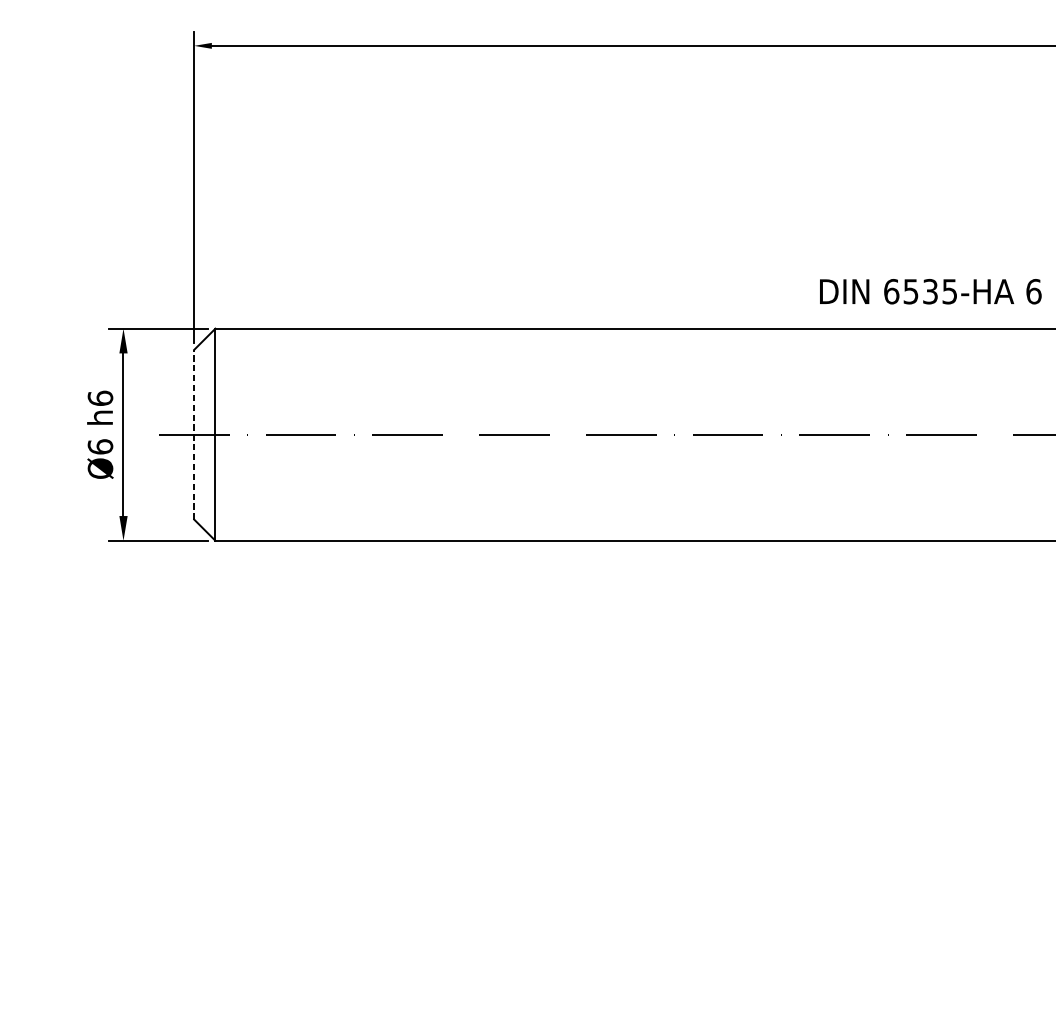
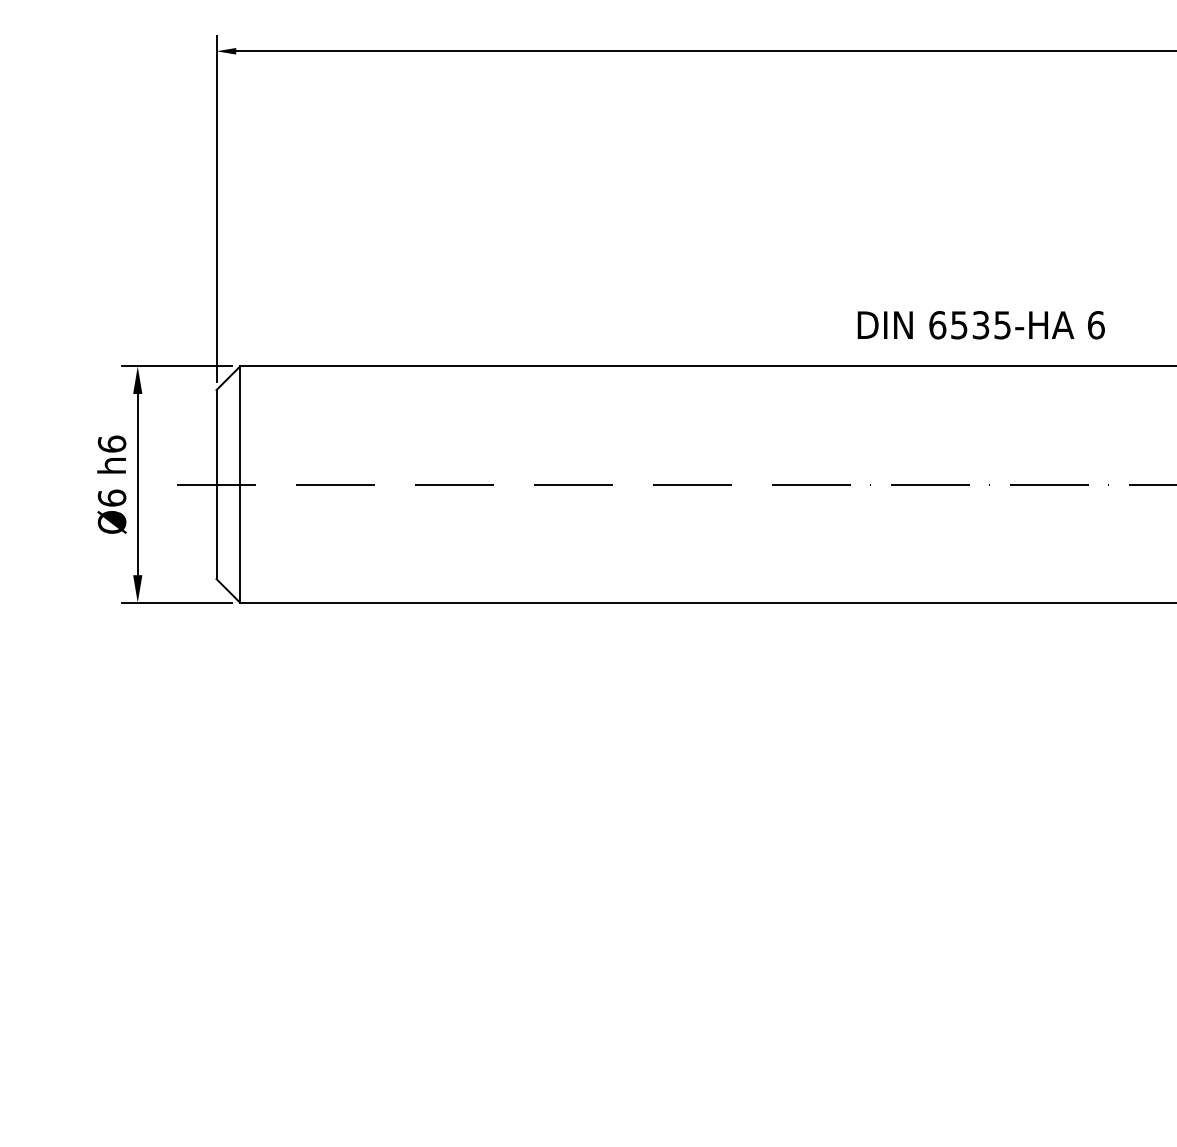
text: (930, 291) -> (980, 325), moved
line: (194, 434) -> (216, 484), dashed -> solid

